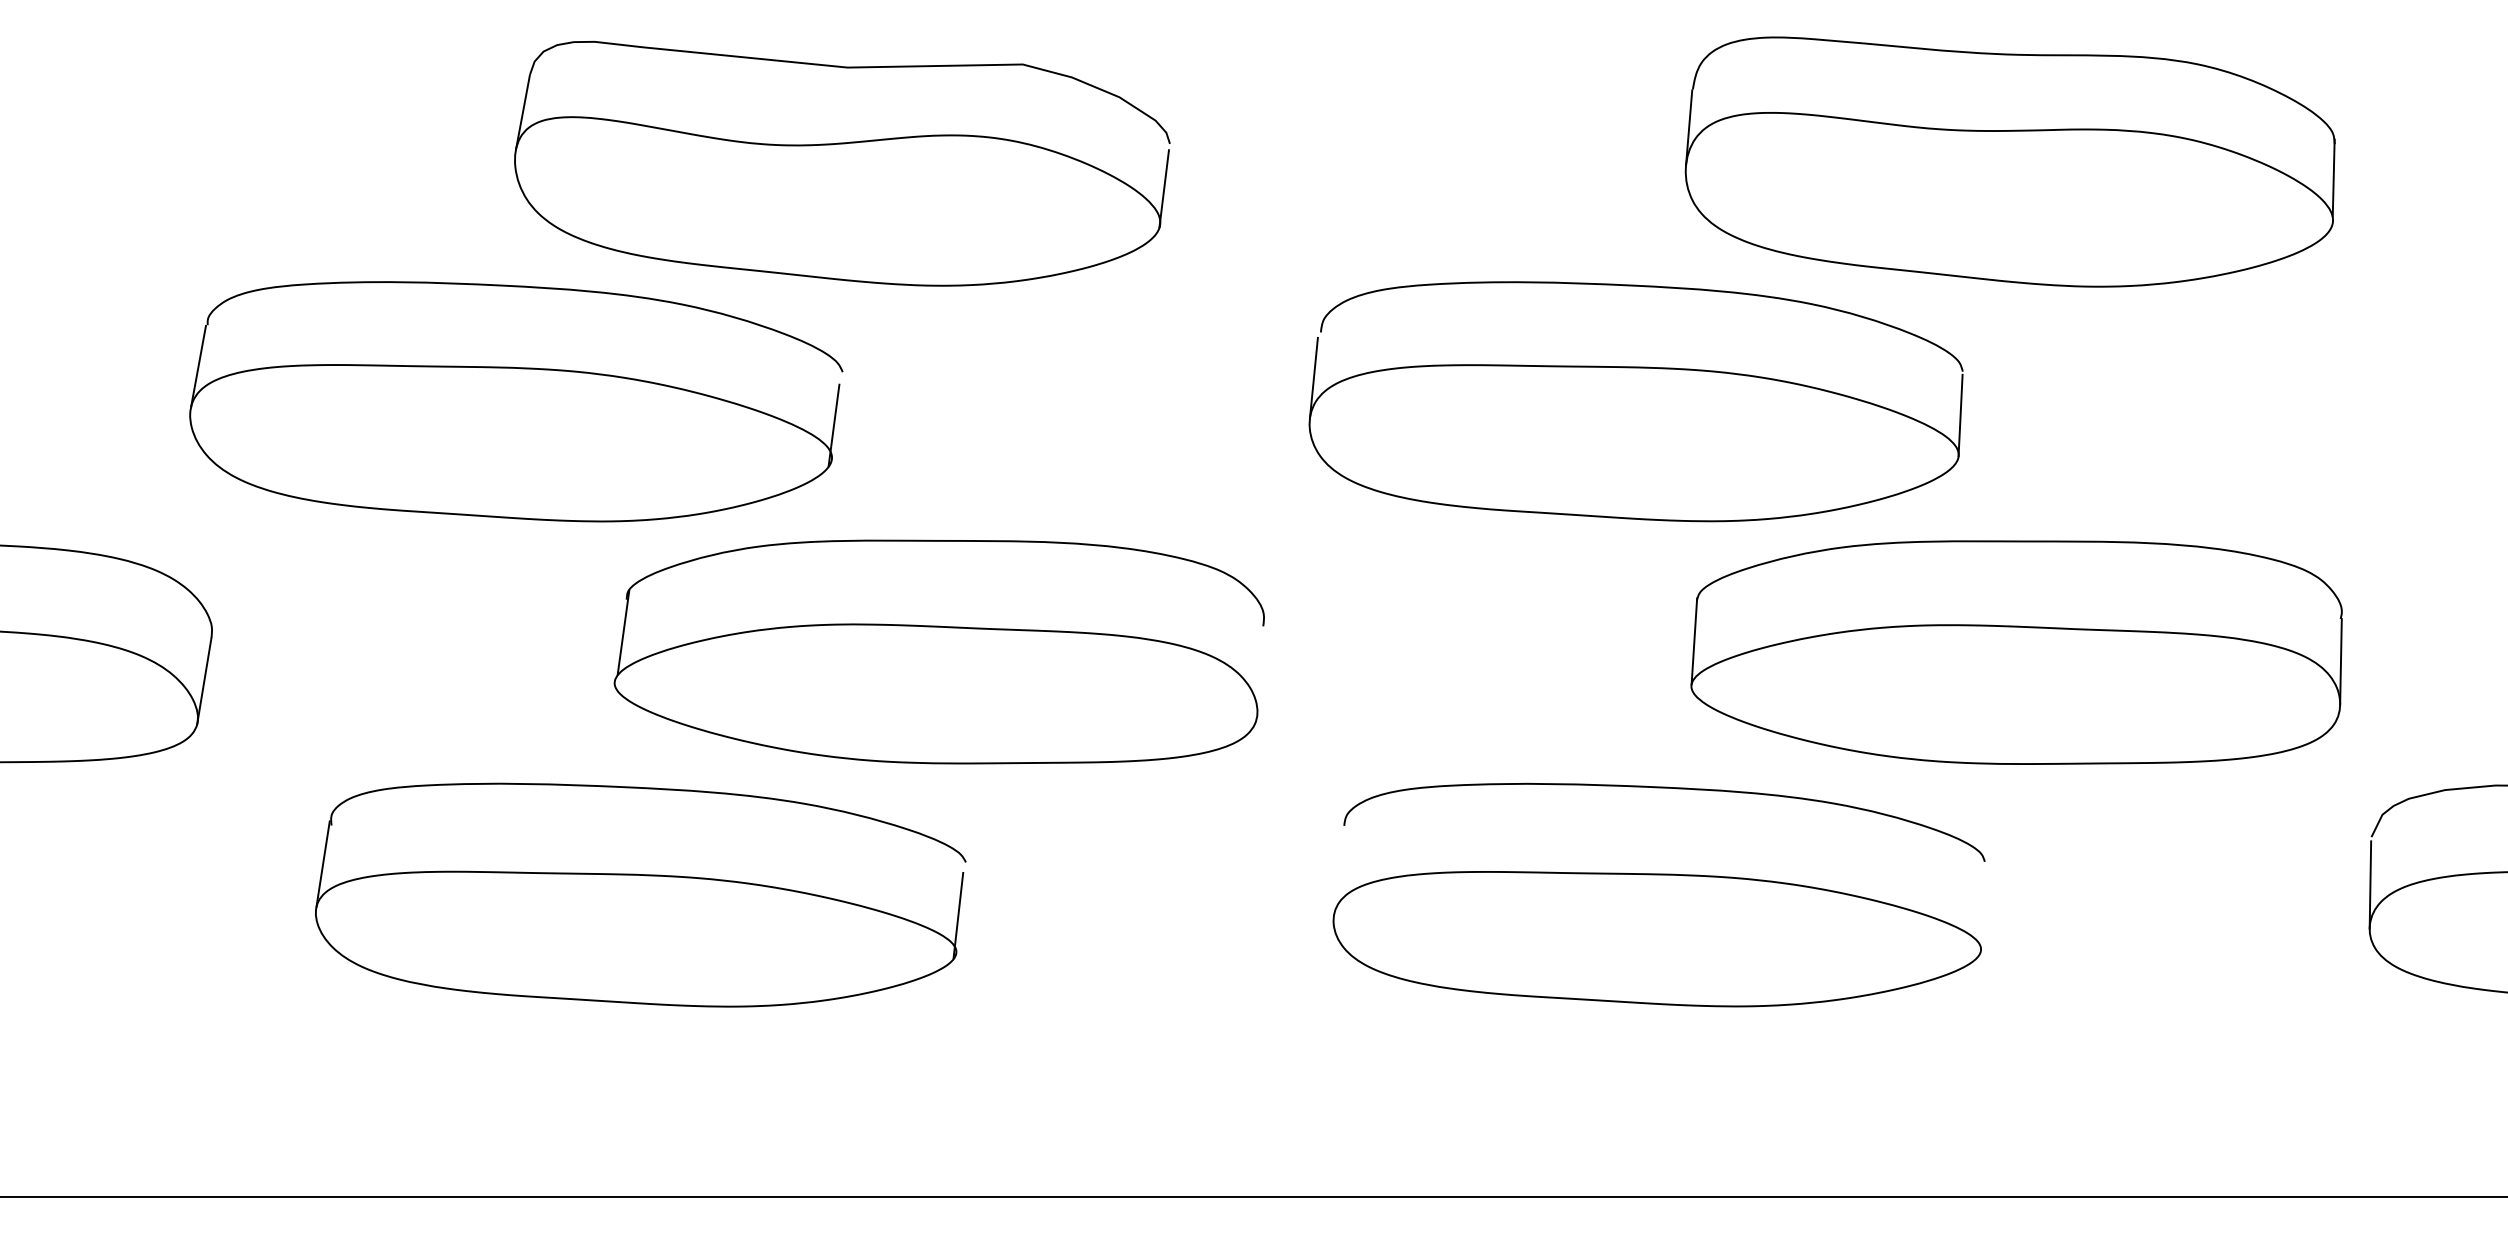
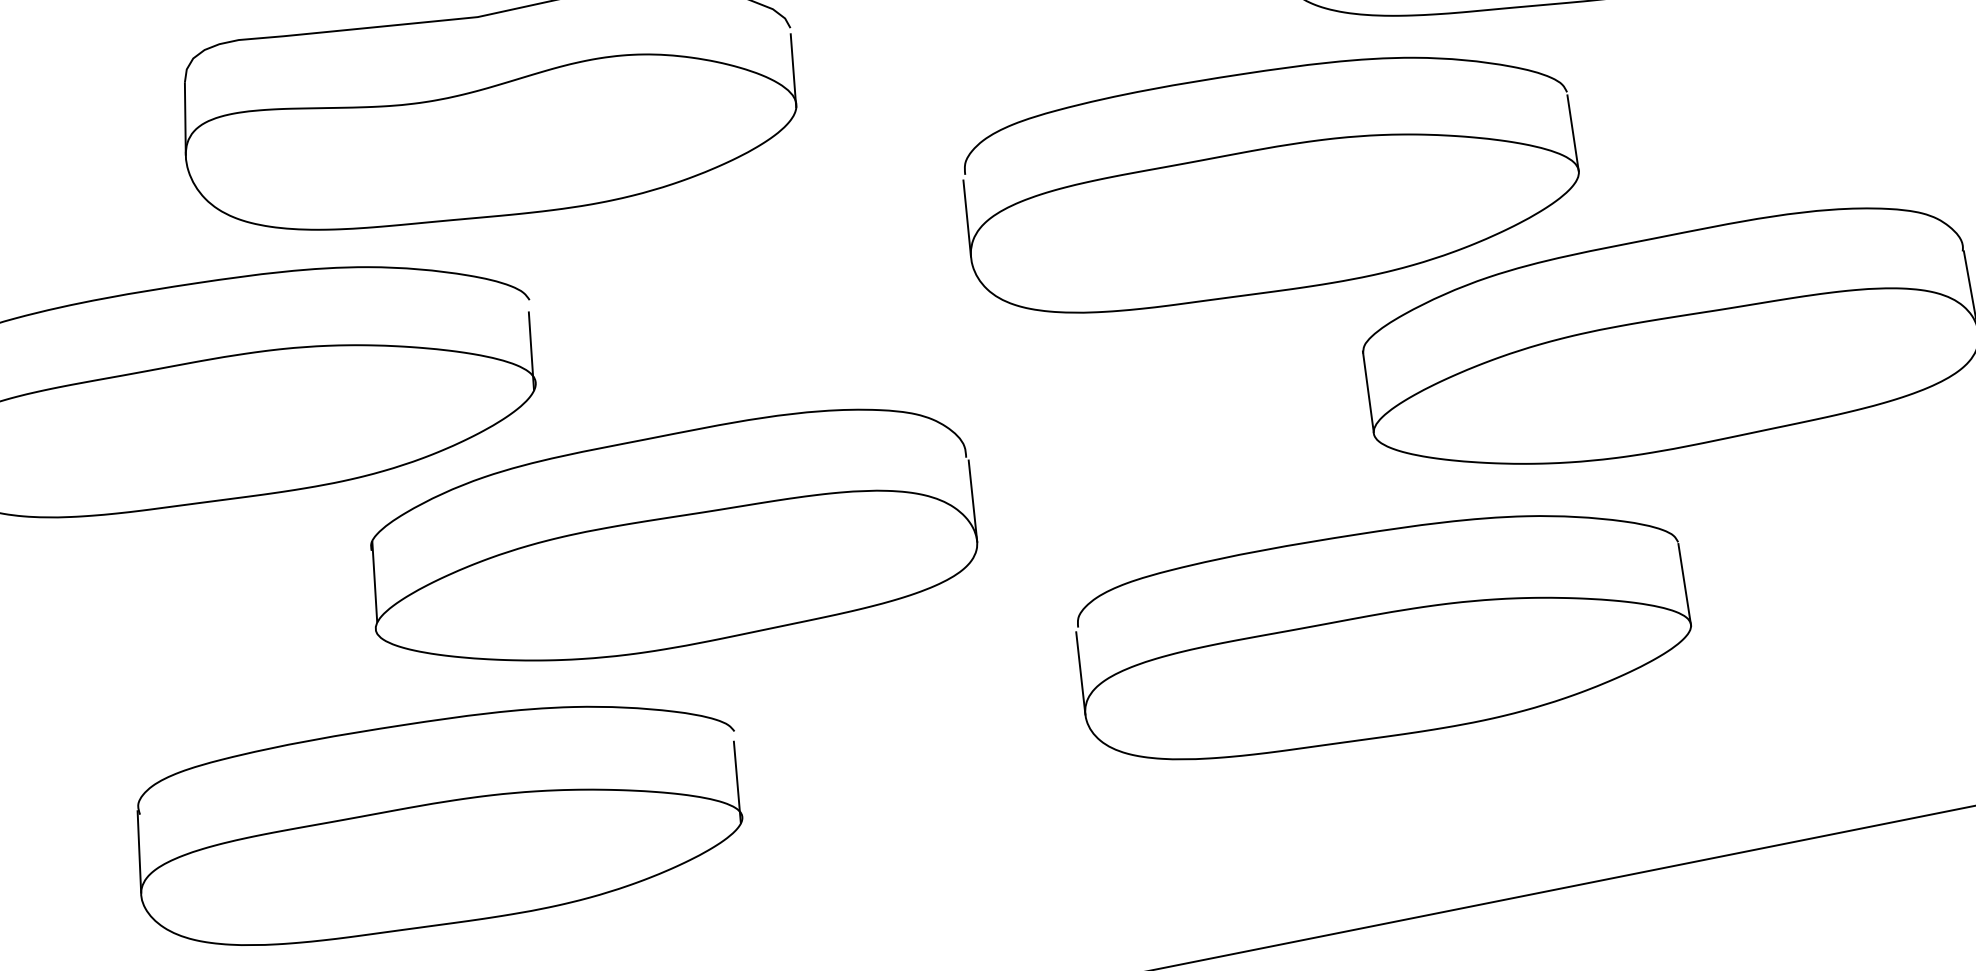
line: (1261, 672) -> (973, 500), added
line: (1337, 873) -> (1080, 672), added
line: (1982, 907) -> (1684, 585), added

